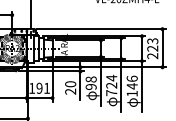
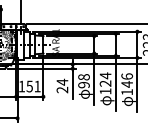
text: (70, 84) -> (62, 82), 20 -> 24
text: (39, 87) -> (29, 85), 191 -> 151
text: (111, 93) -> (105, 91), 724 -> 124

